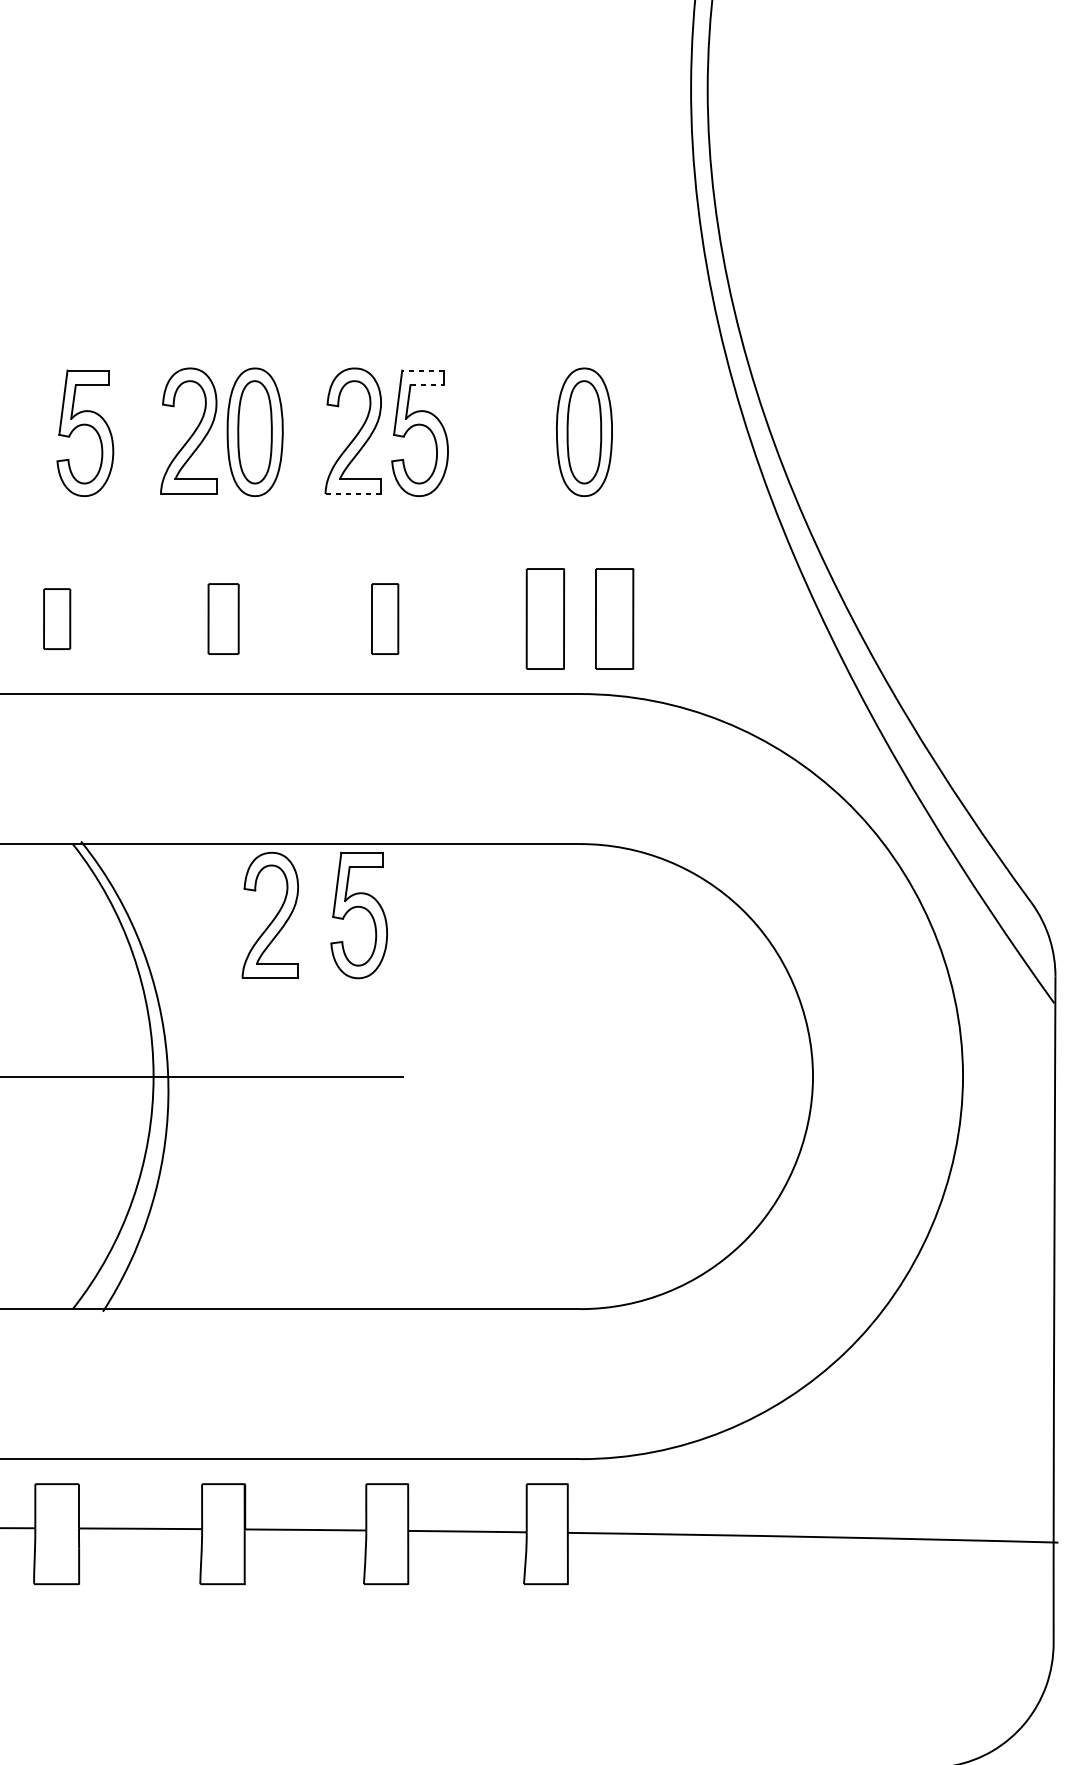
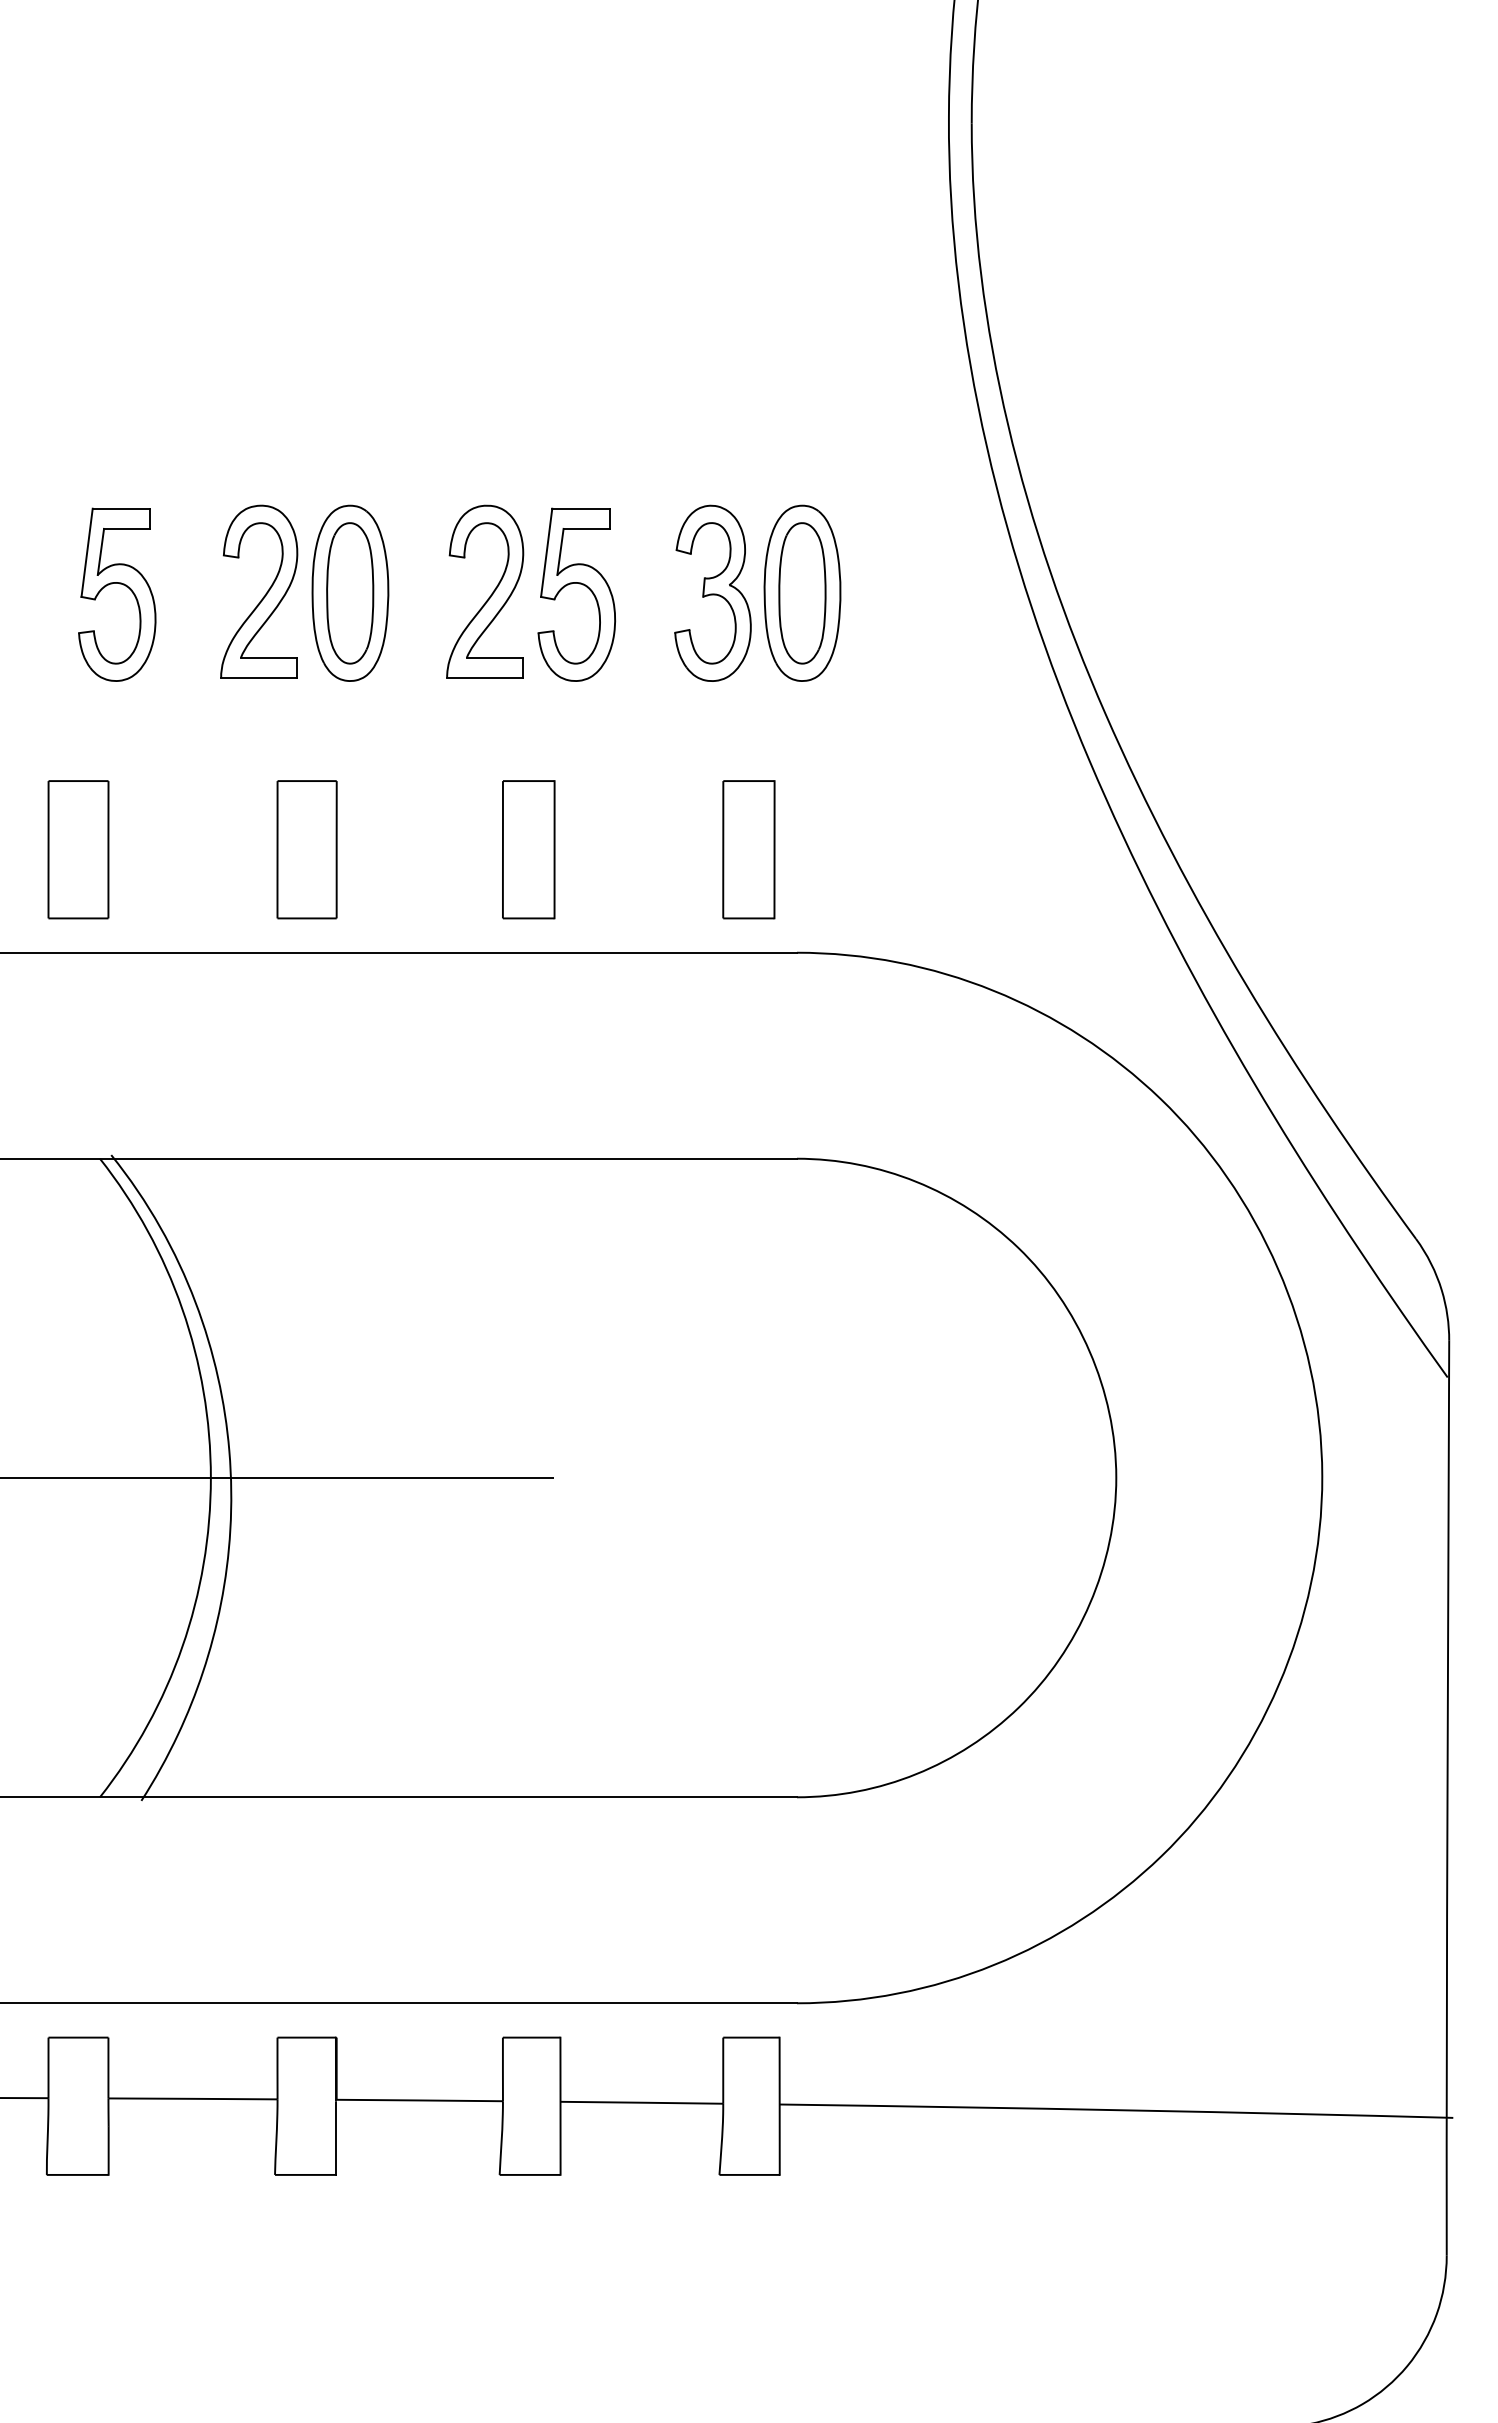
line: (422, 370) -> (580, 508), dashed -> solid
line: (427, 385) -> (587, 528), dashed -> solid
part: (518, 431) -> (712, 592), added
line: (353, 494) -> (485, 678), dashed -> solid
part: (57, 618) -> (78, 849), size x1.67
part: (223, 618) -> (306, 849), size x1.43
part: (384, 618) -> (528, 849), size x1.43
part: (614, 618) -> (843, 849), removed
part: (360, 907) -> (495, 1246), removed
part: (274, 916) -> (377, 1258), removed

